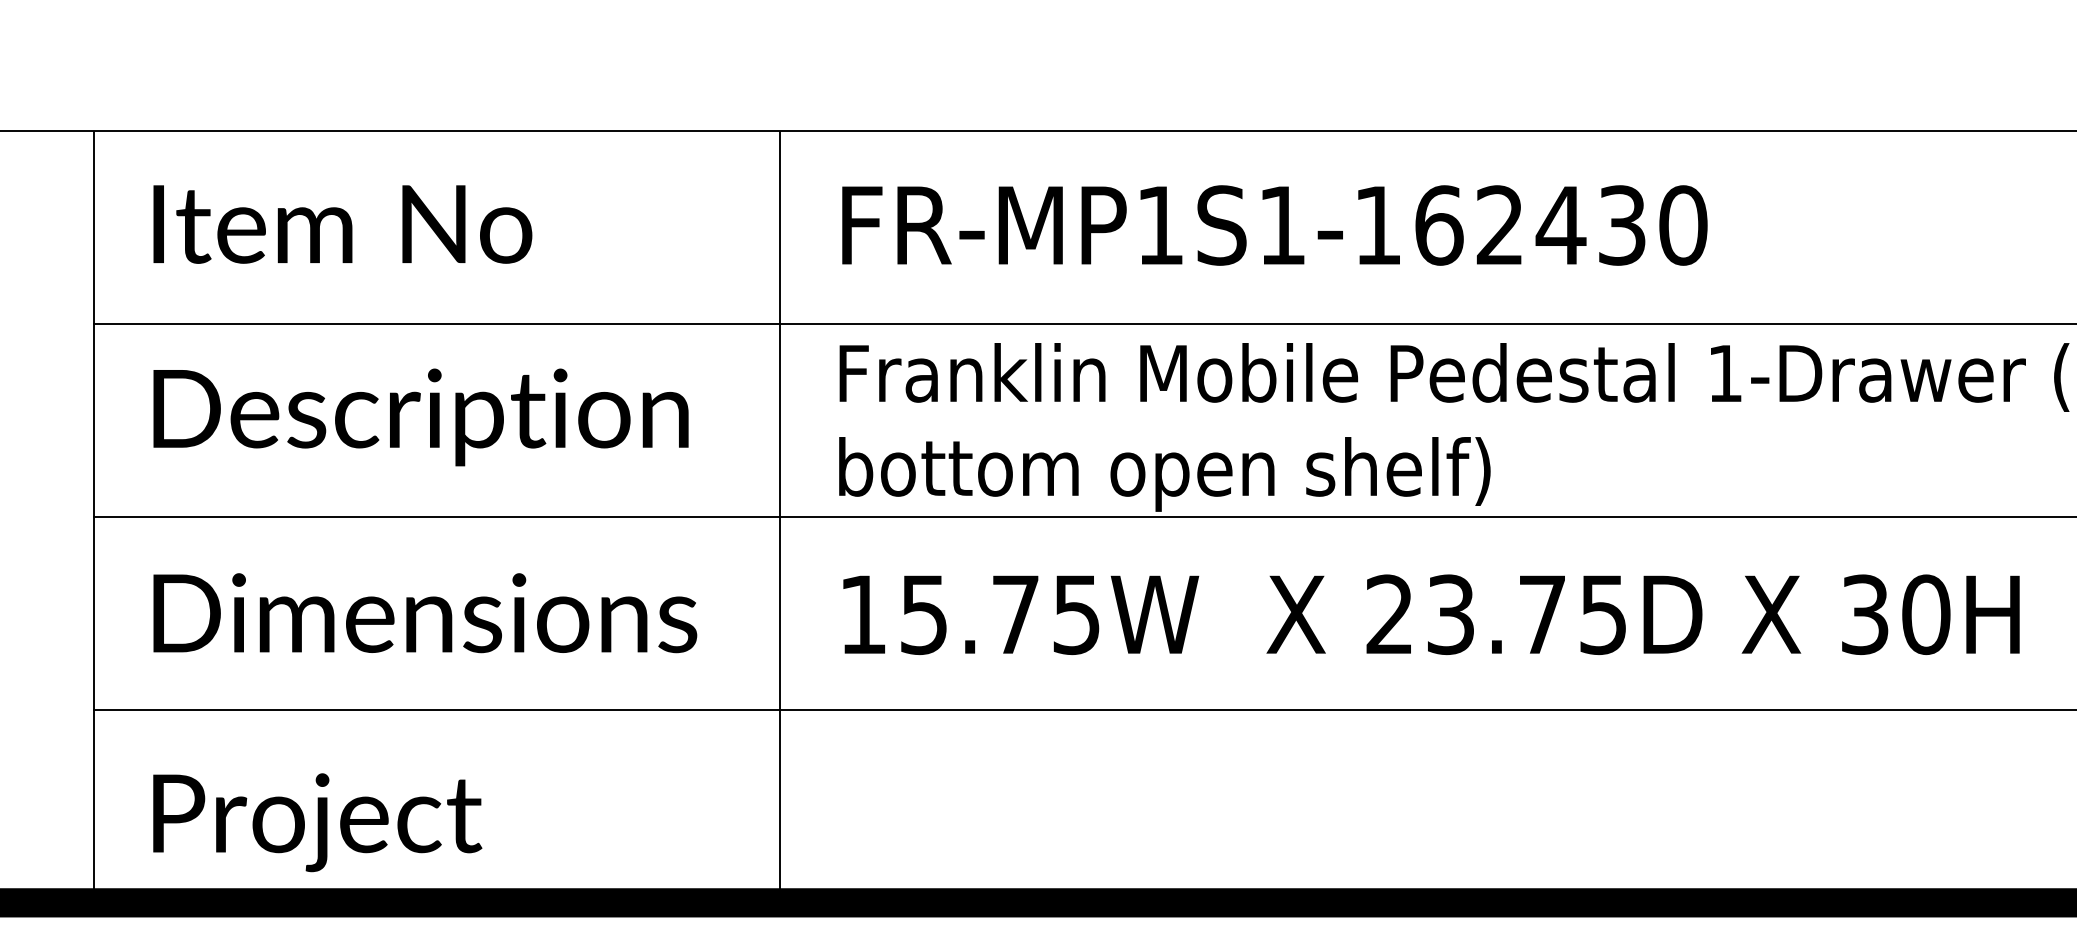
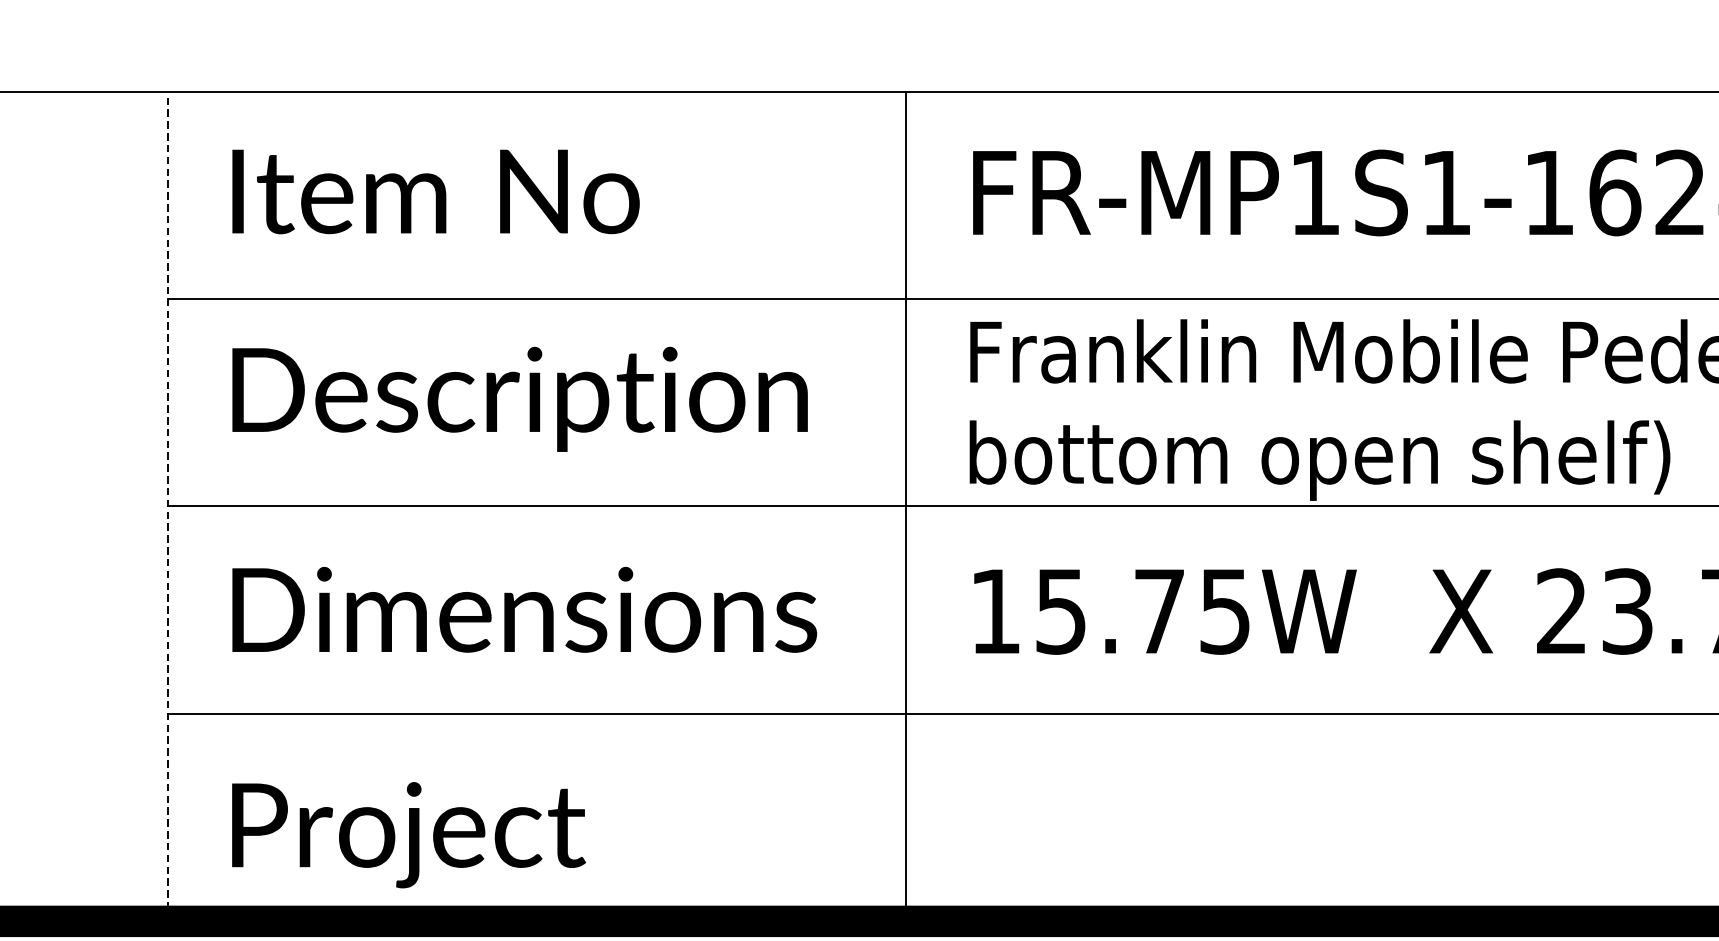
line: (93, 517) -> (167, 506), solid -> dashed

